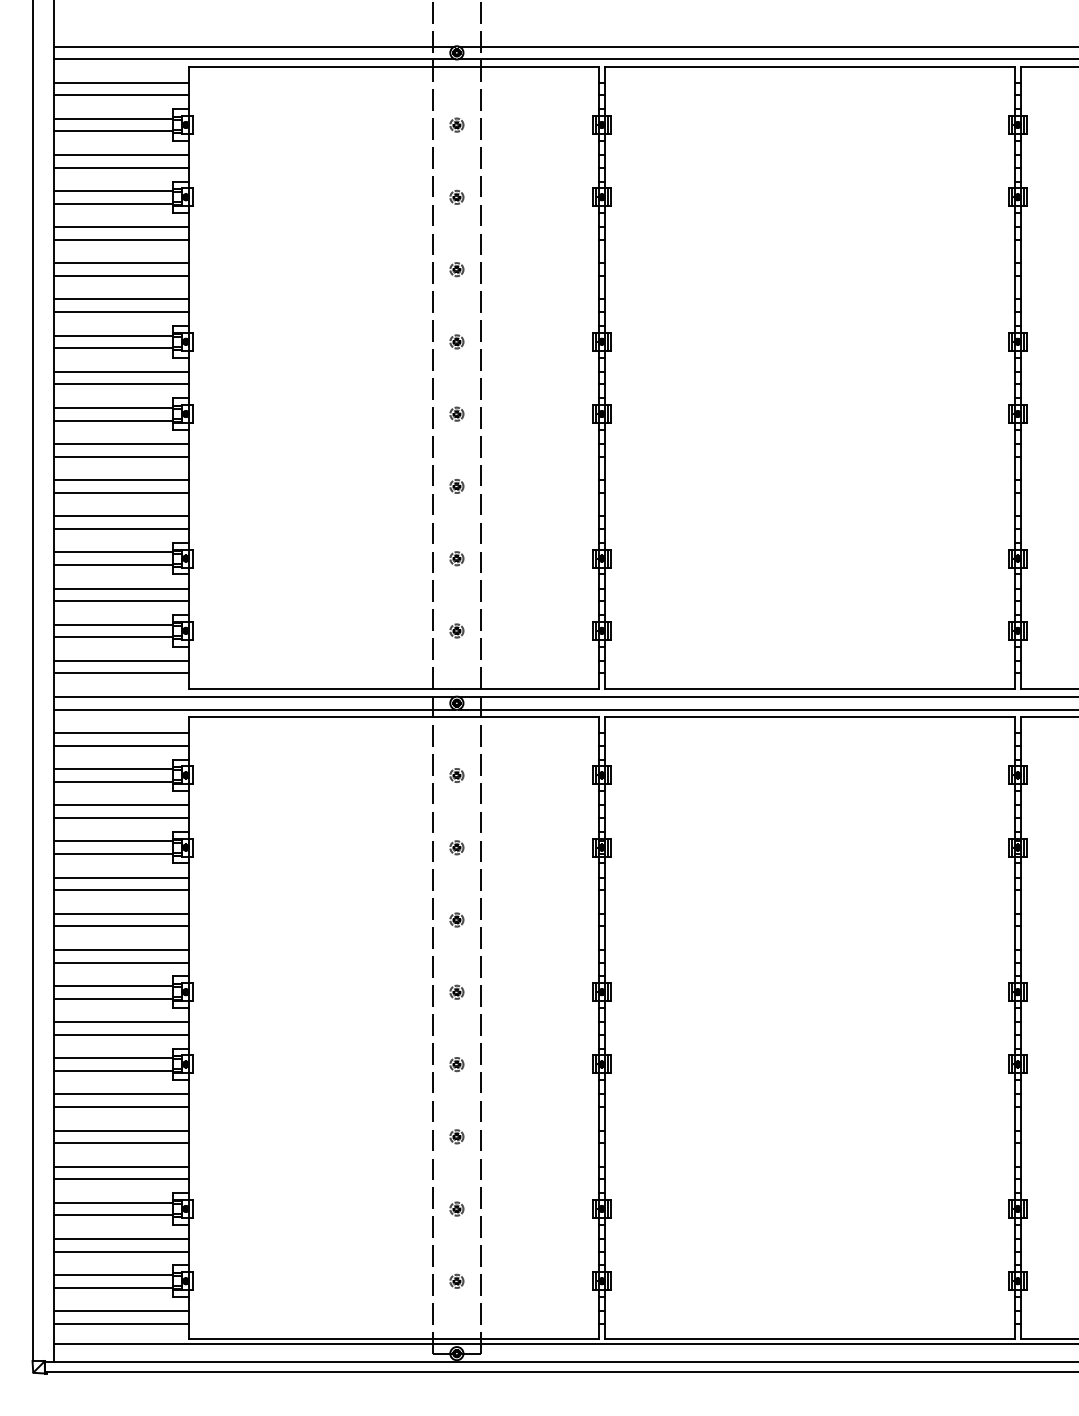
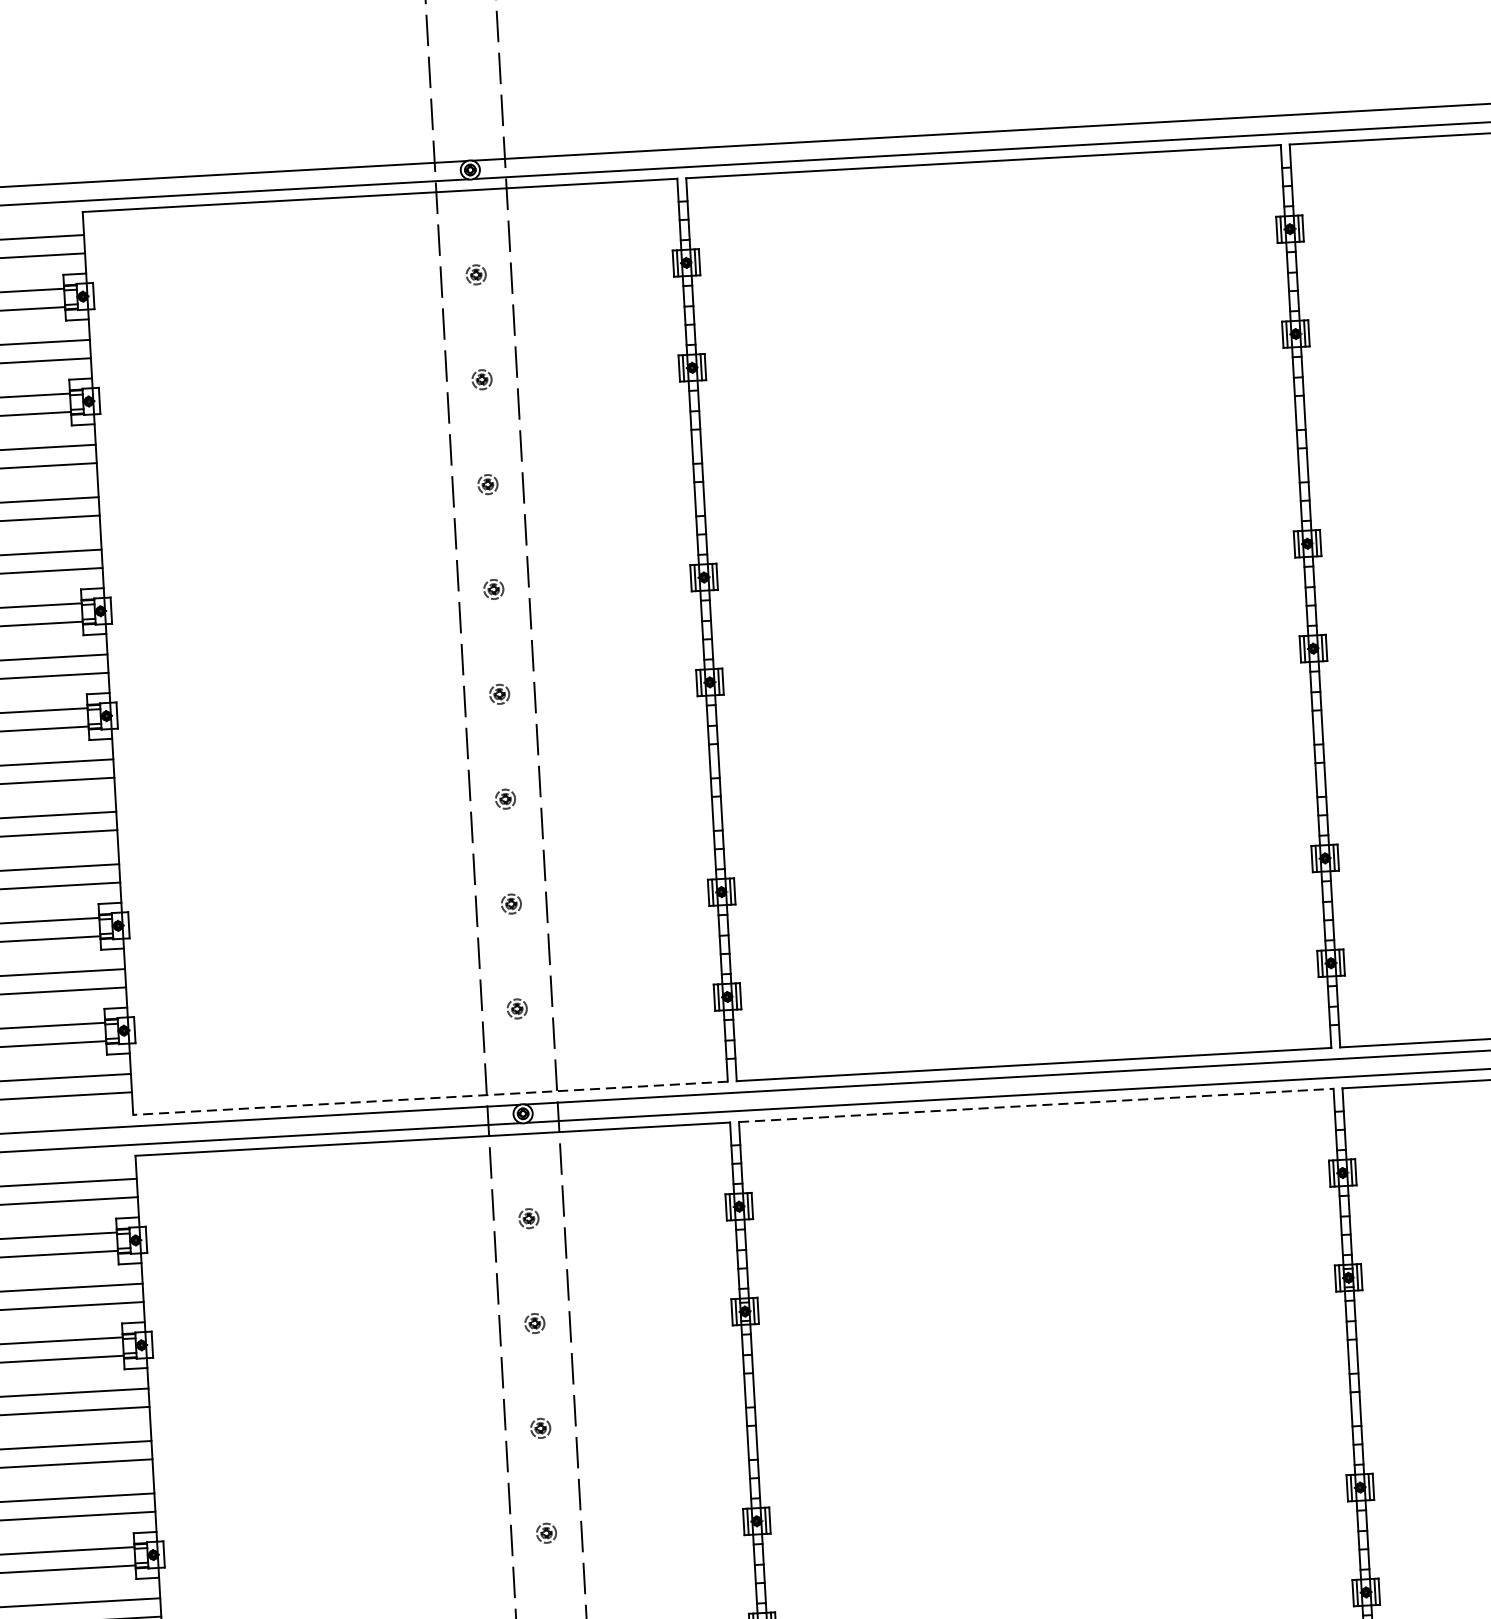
line: (393, 689) -> (430, 1098), solid -> dashed
line: (809, 717) -> (1035, 1105), solid -> dashed

